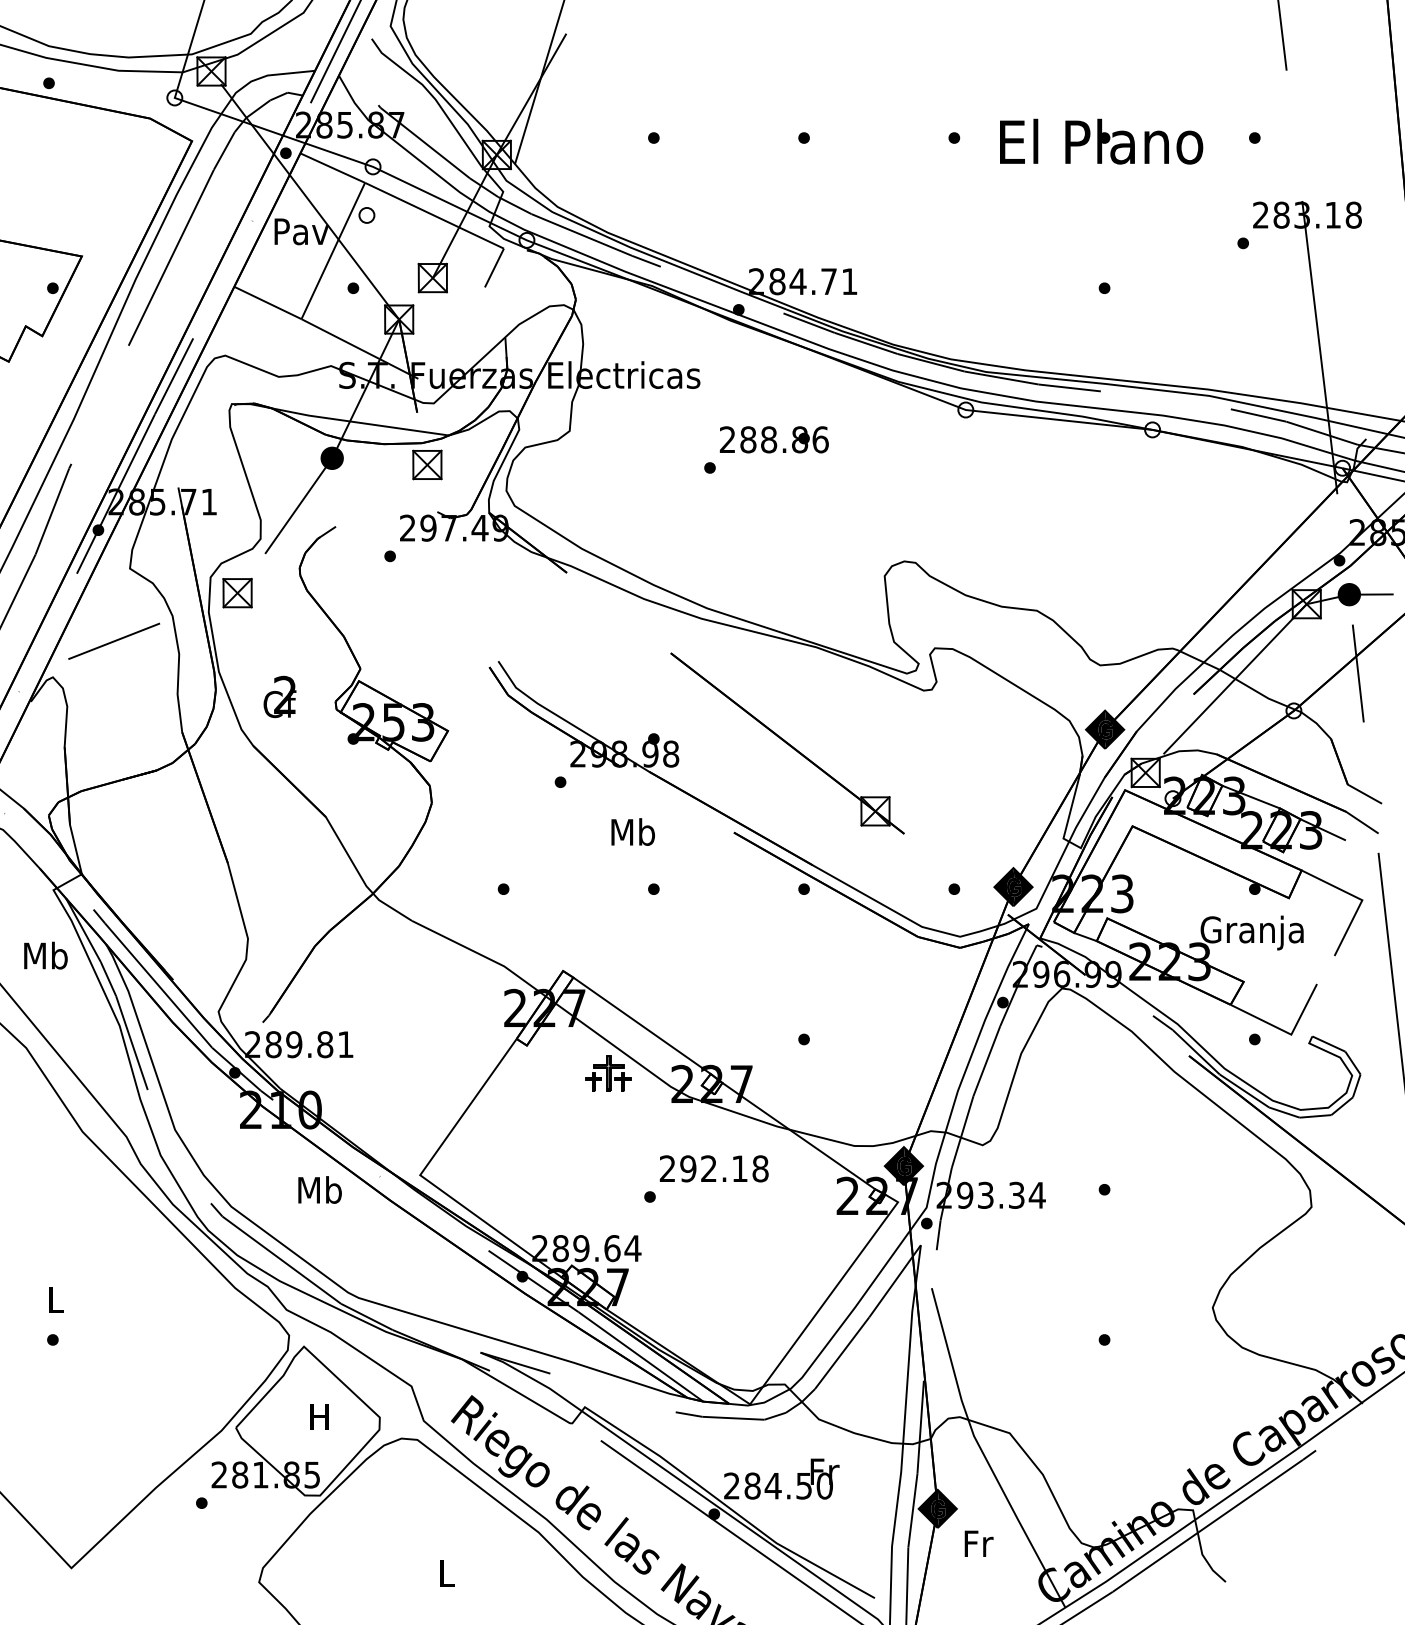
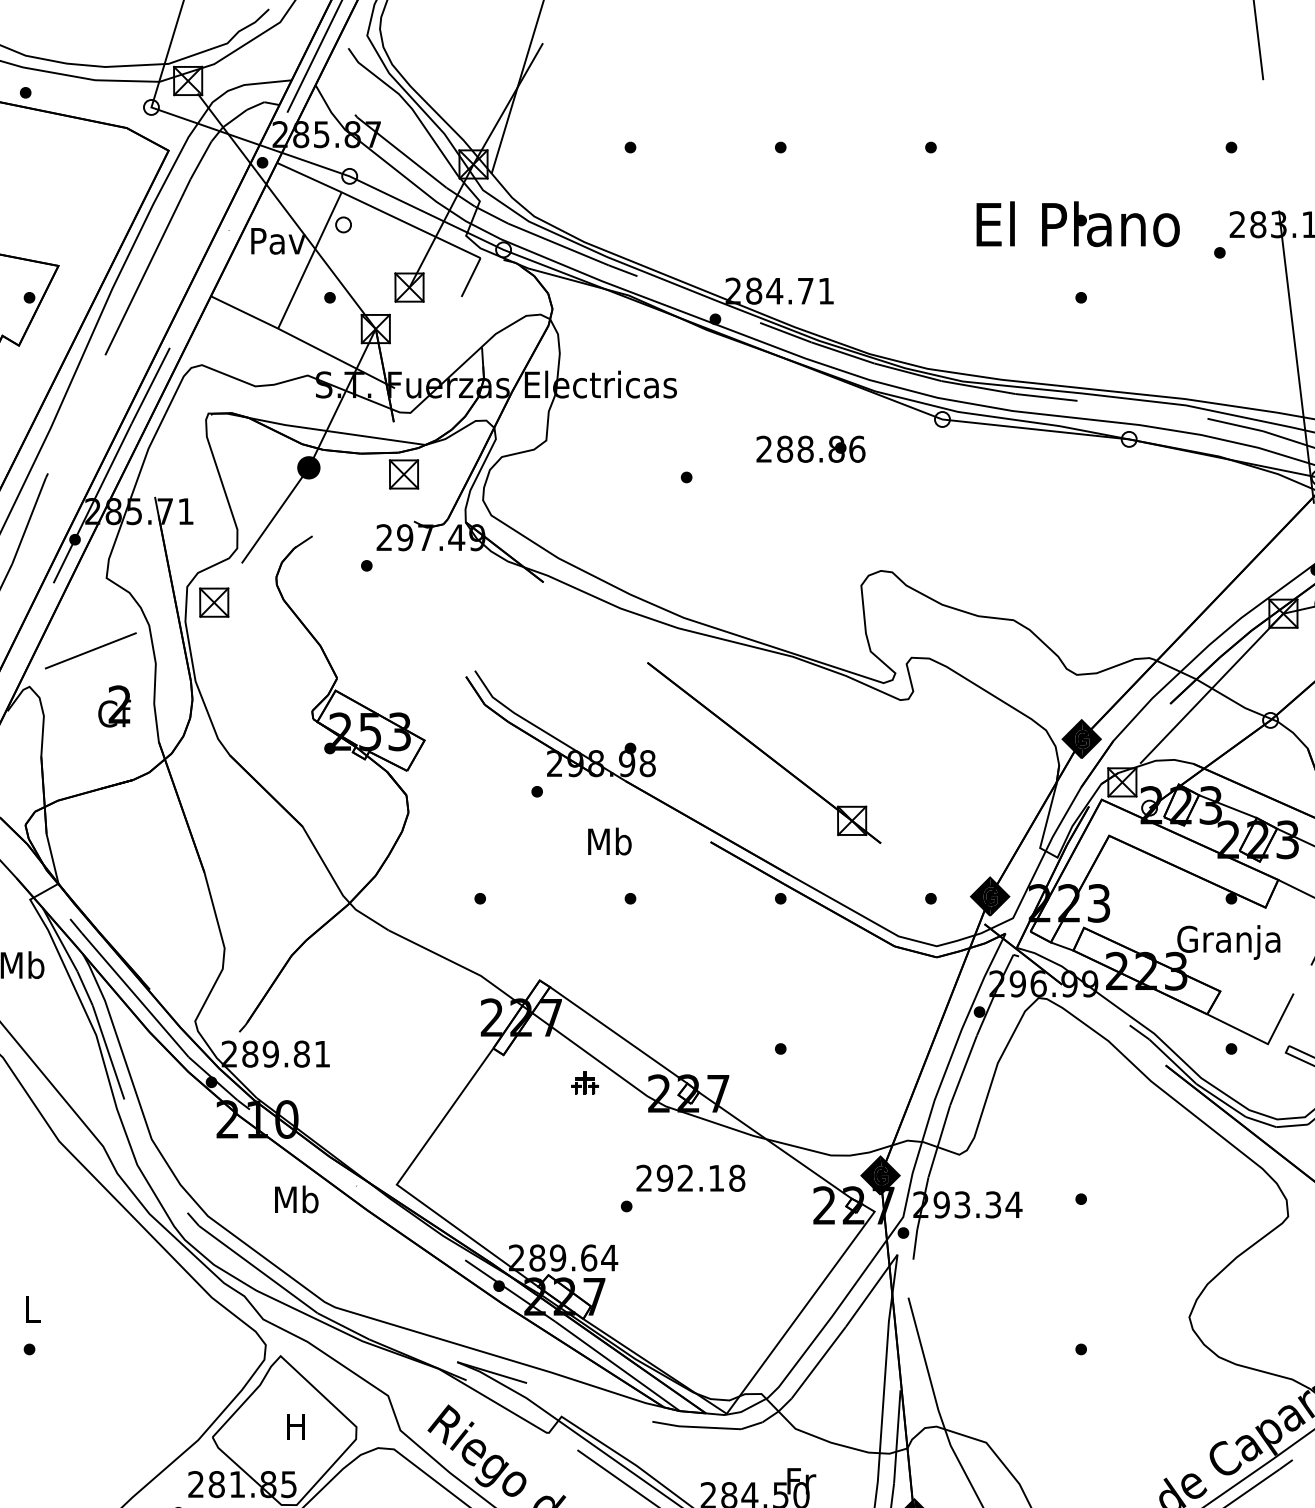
text: (1101, 141) -> (1078, 223), moved
text: (773, 439) -> (810, 448), moved
text: (279, 696) -> (114, 705), moved
part: (608, 1073) -> (585, 1082), size x0.6

